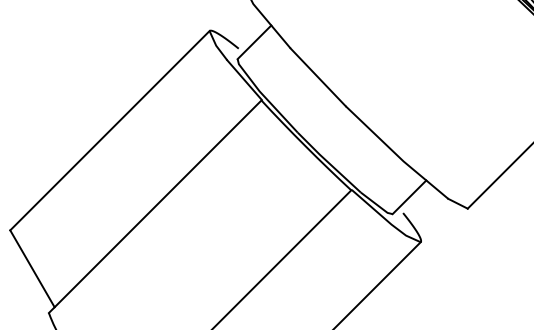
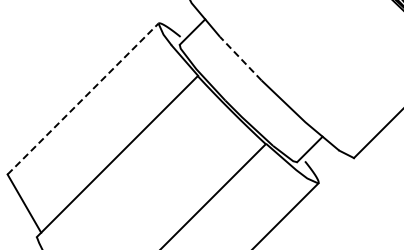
line: (317, 77) -> (240, 58), solid -> dashed
line: (110, 131) -> (83, 99), solid -> dashed

